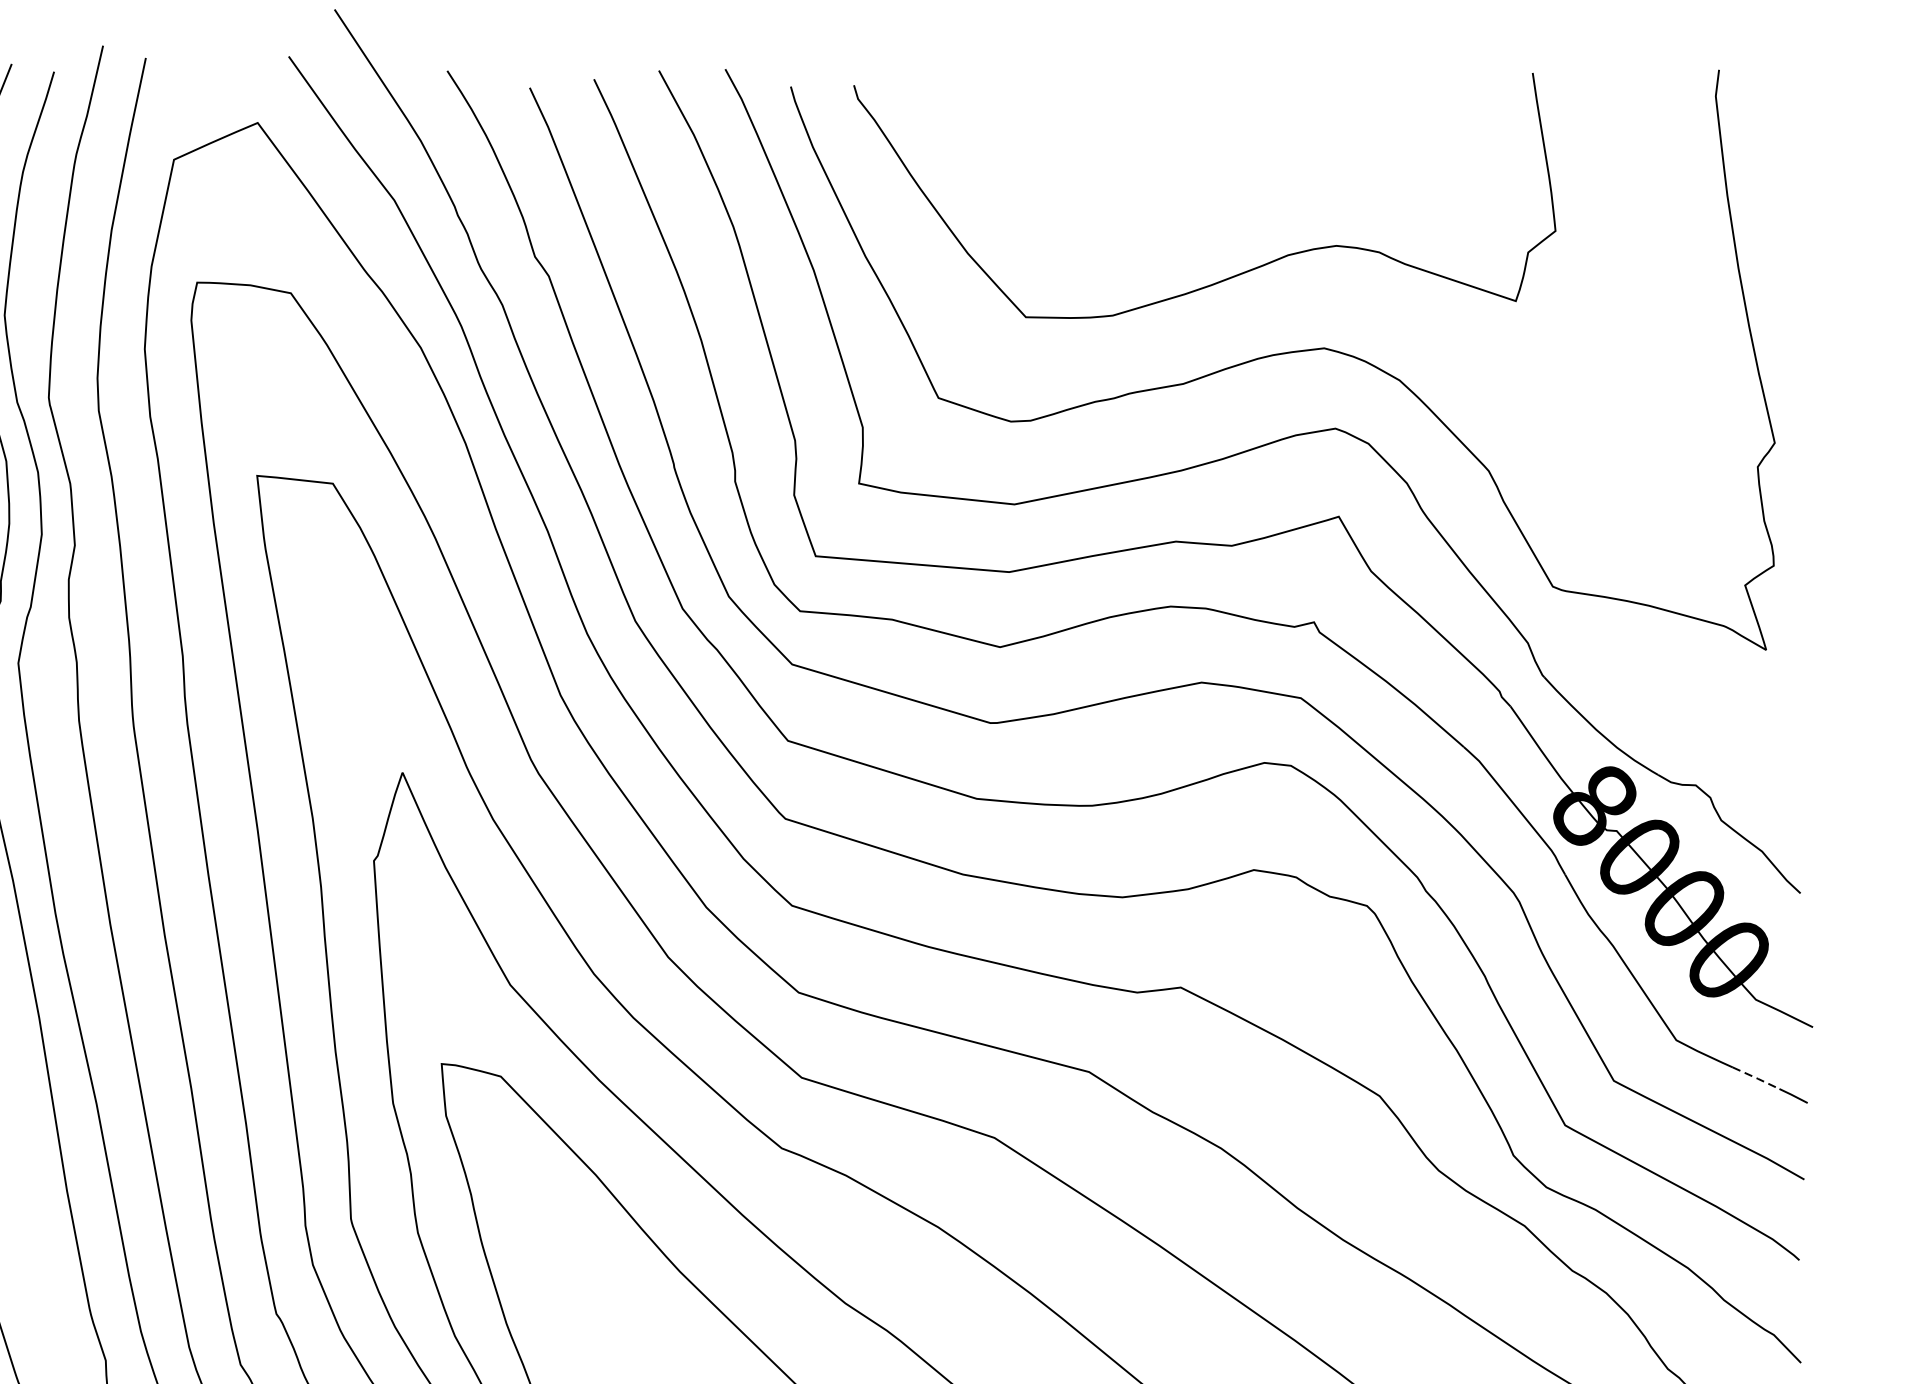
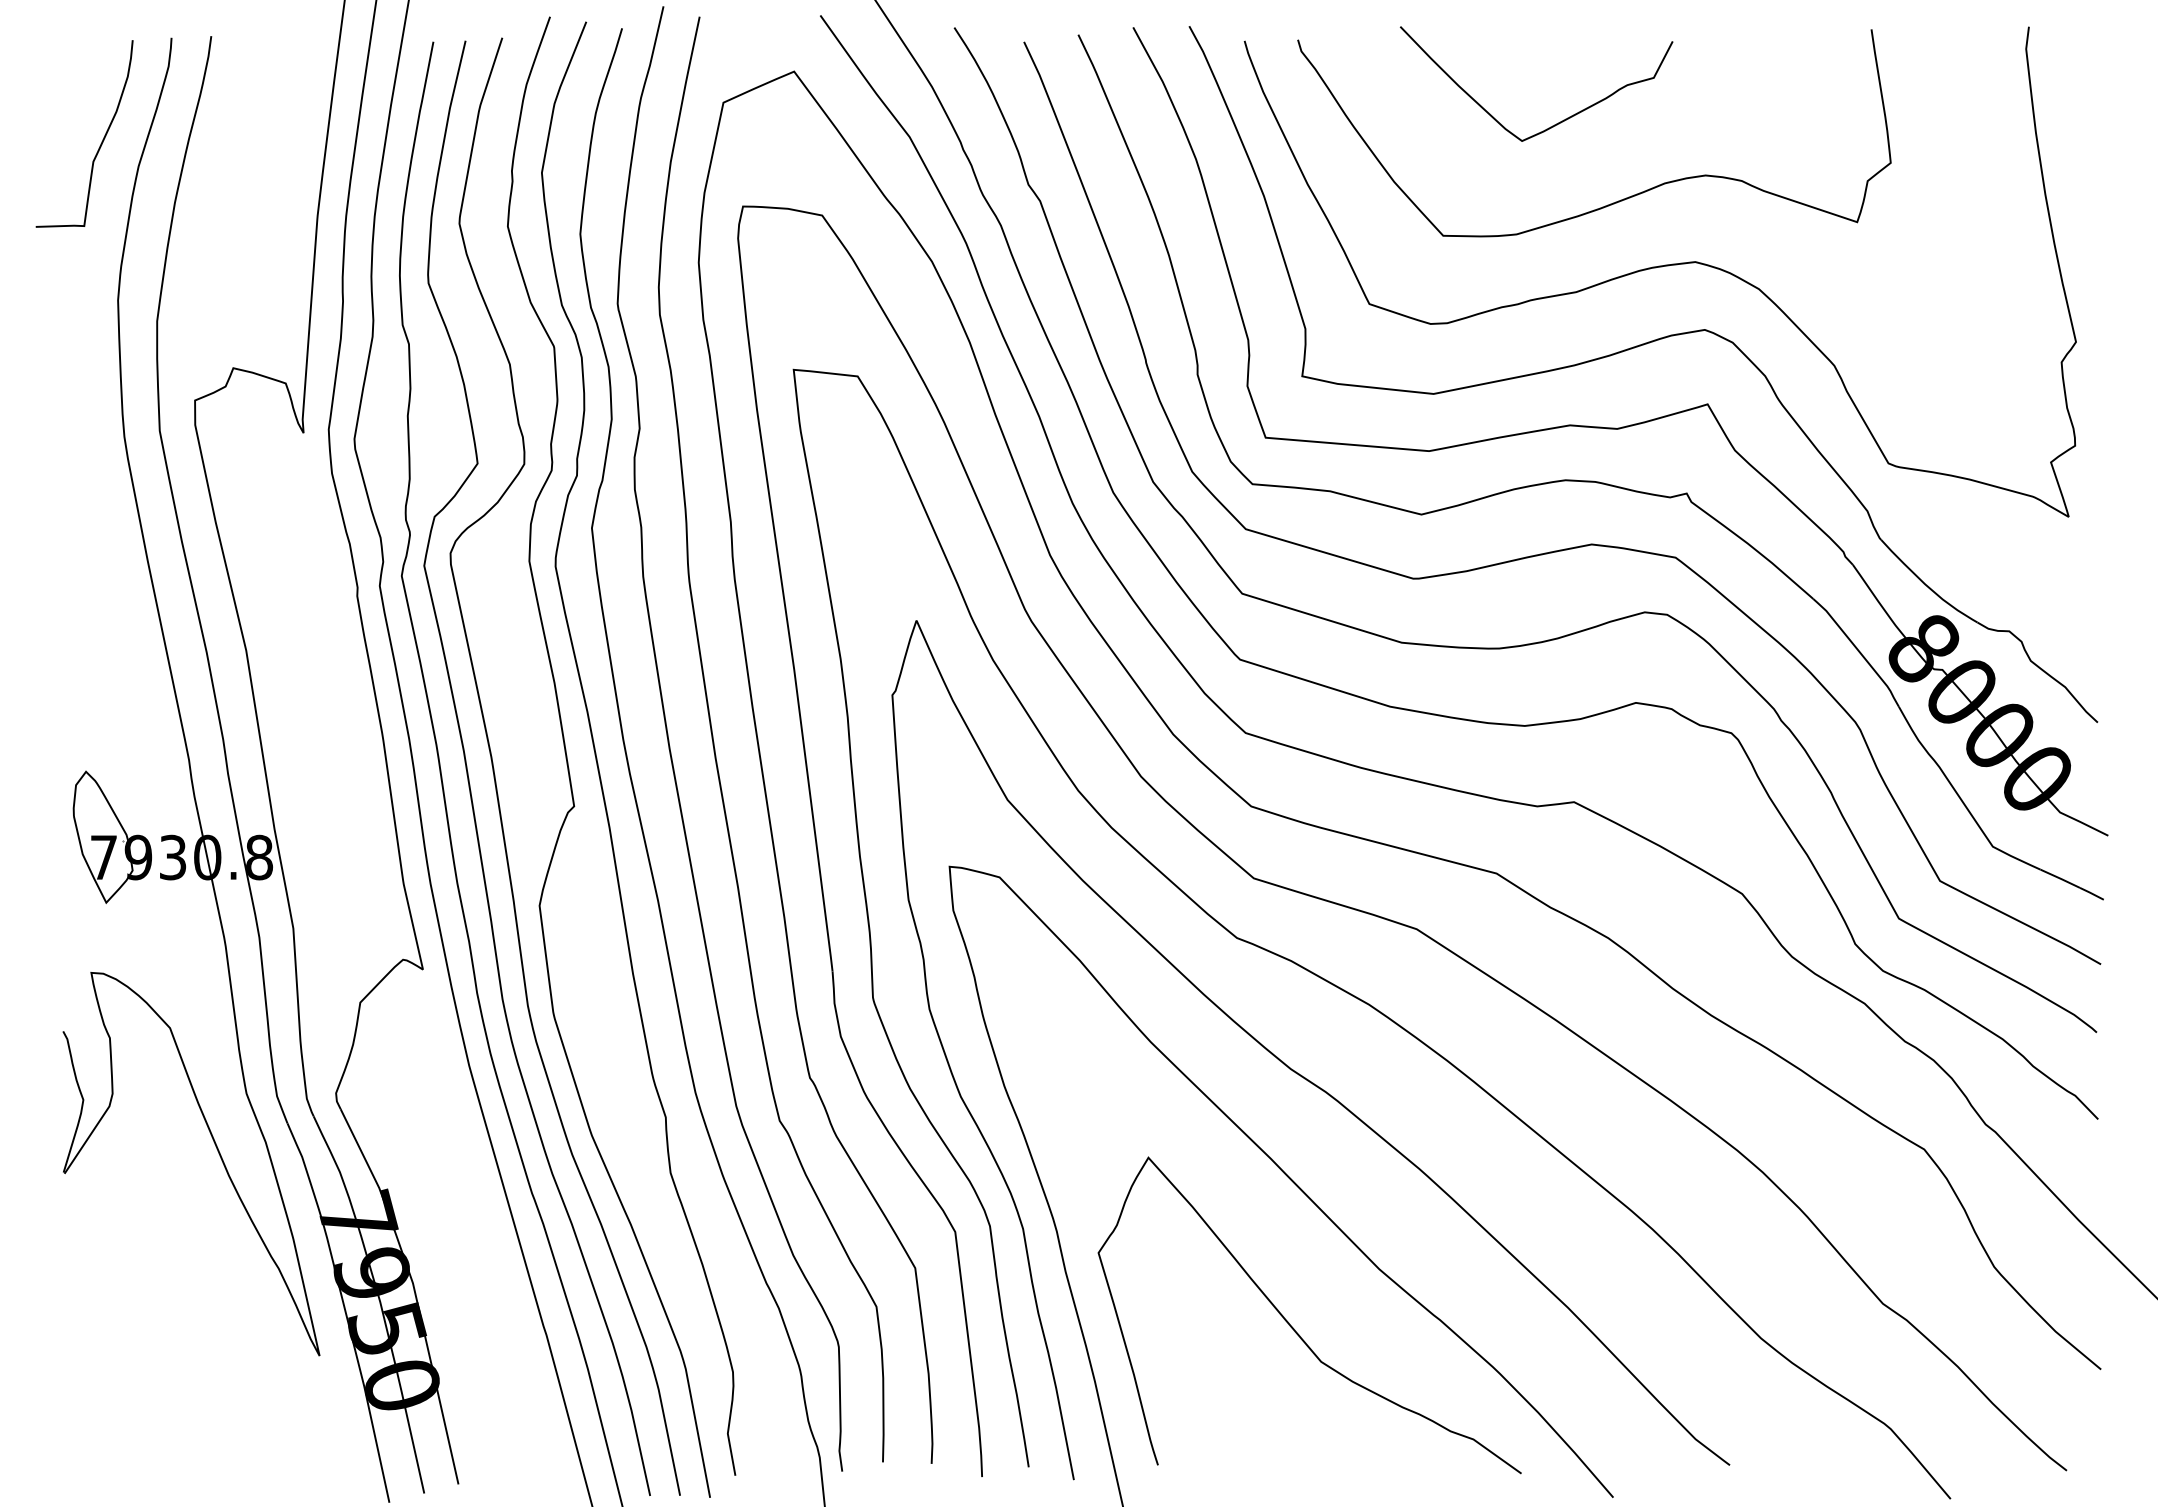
curve: (1159, 184) -> (1556, 123), added
line: (1756, 1077) -> (2060, 878), dashed -> solid

